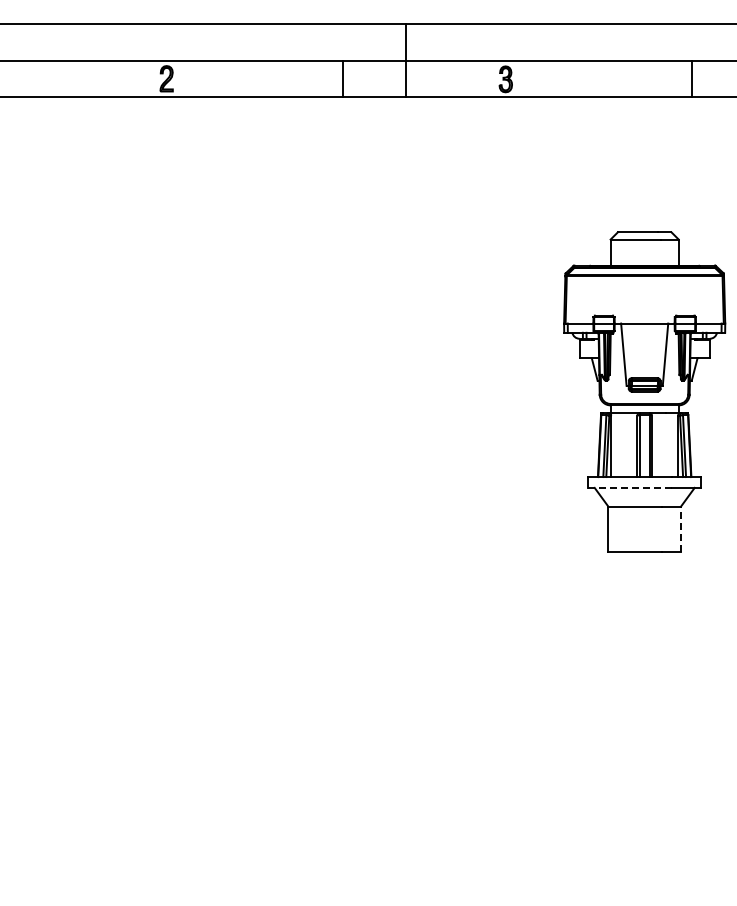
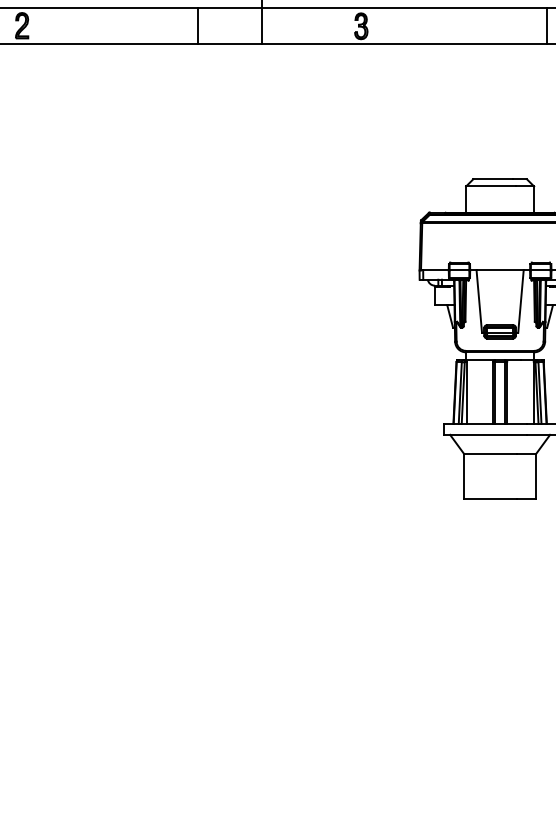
line: (629, 487) -> (484, 434), dashed -> solid
line: (680, 528) -> (535, 475), dashed -> solid

